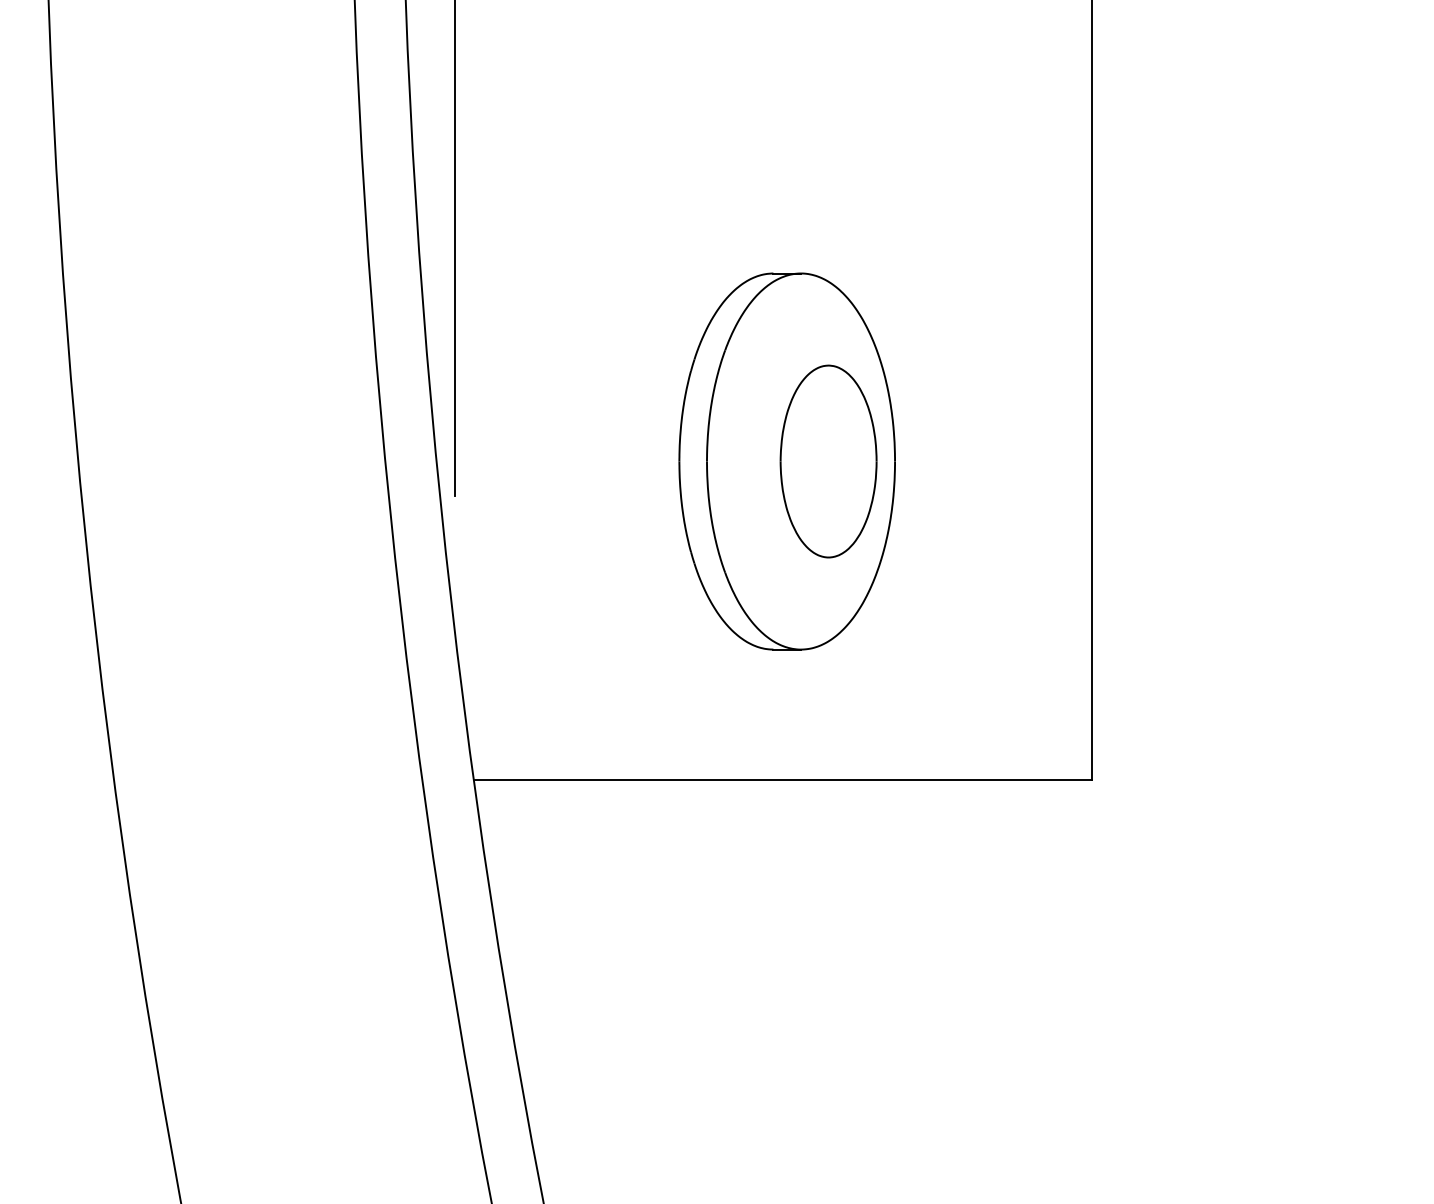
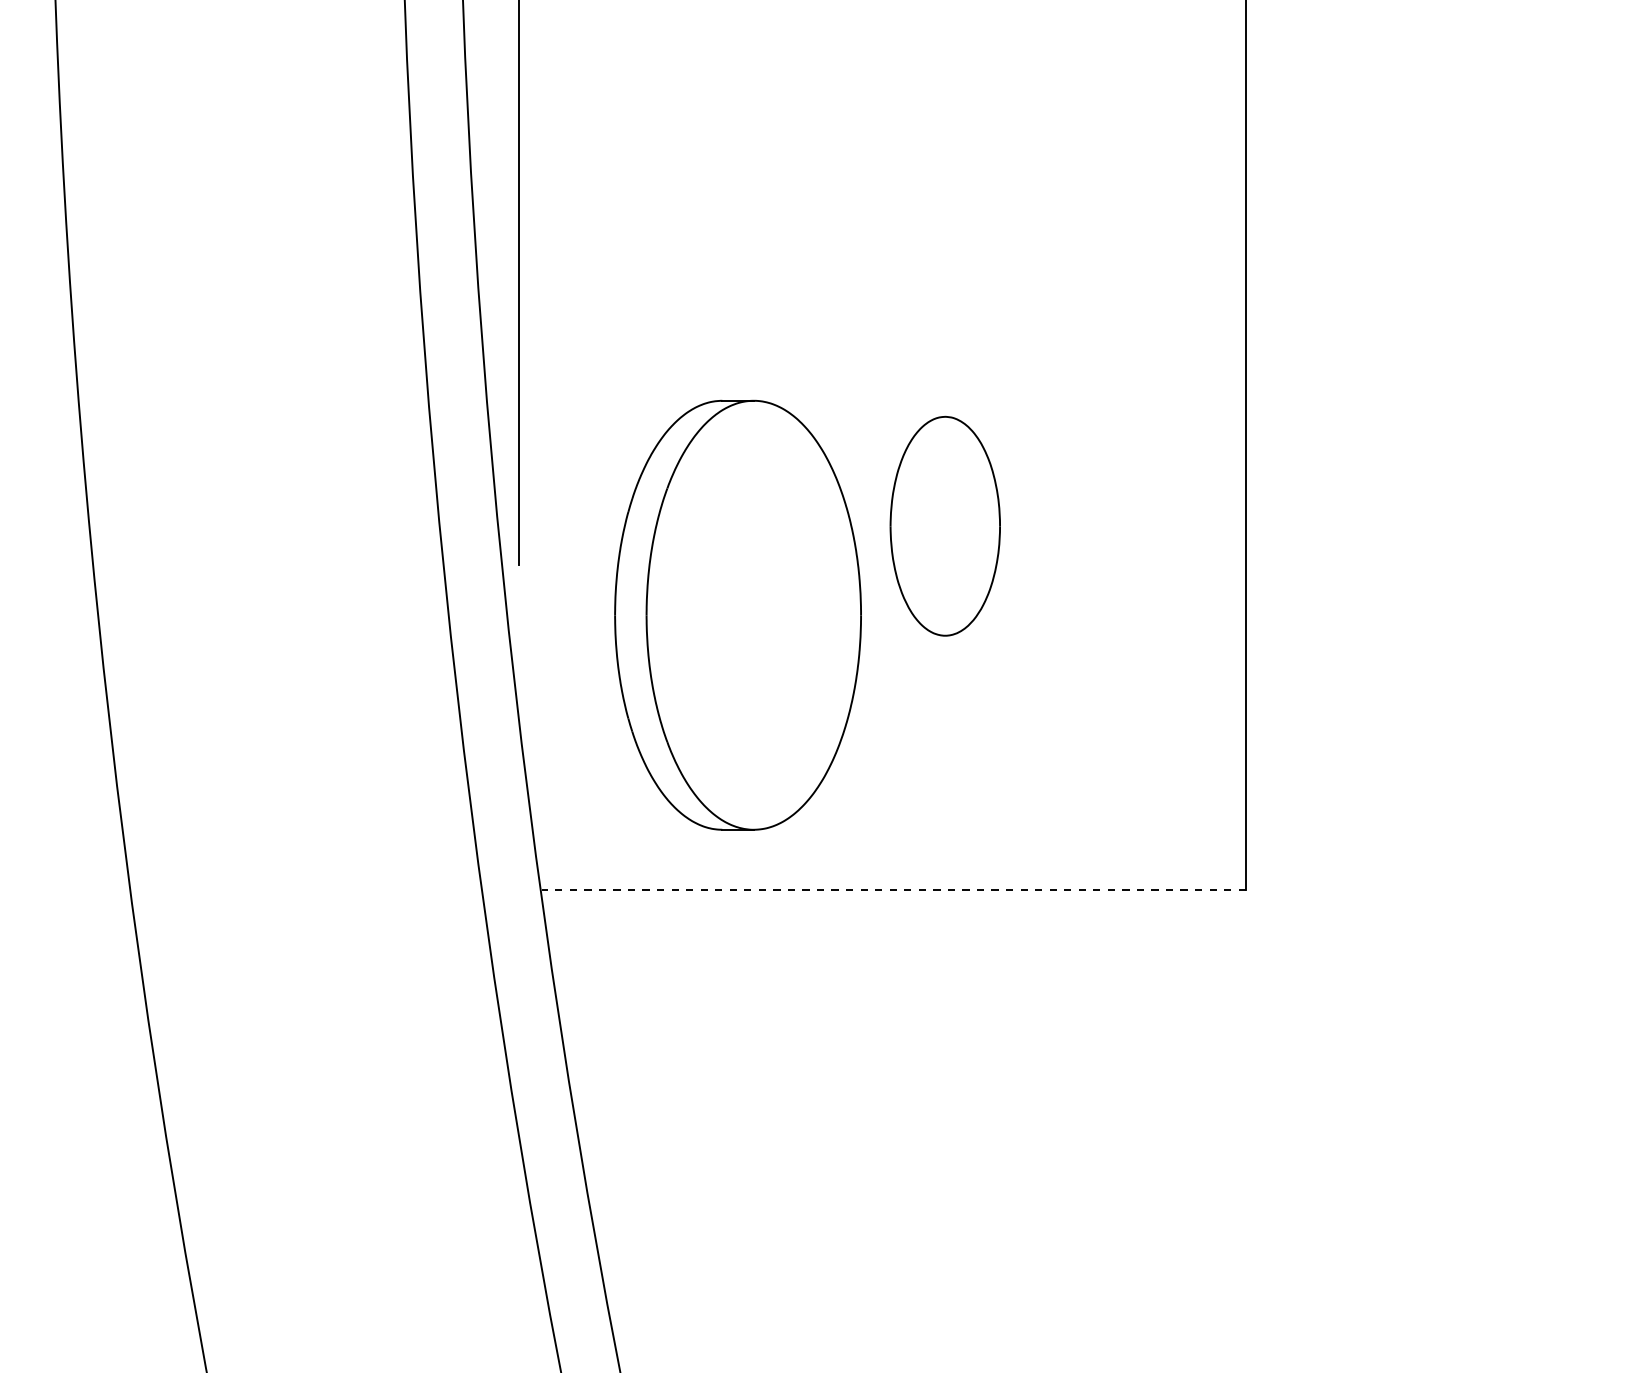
part: (786, 460) -> (737, 614), moved
line: (784, 779) -> (894, 889), solid -> dashed

